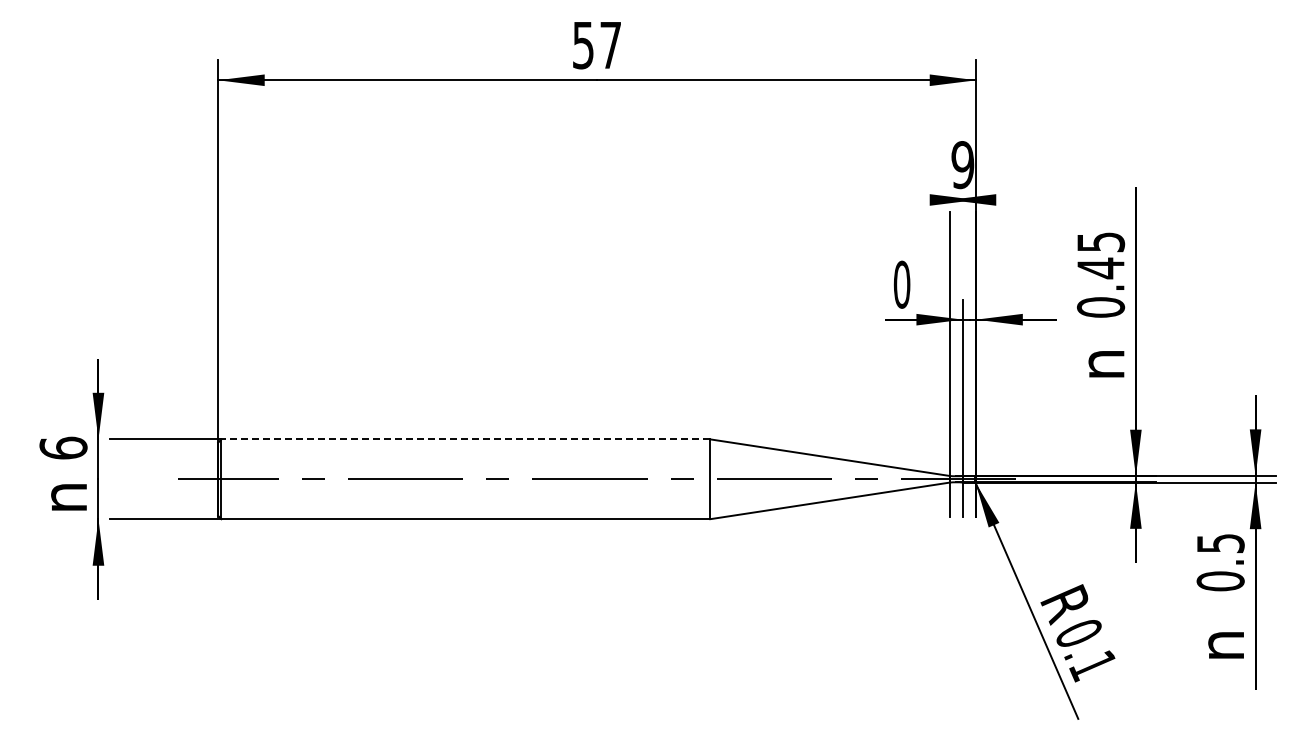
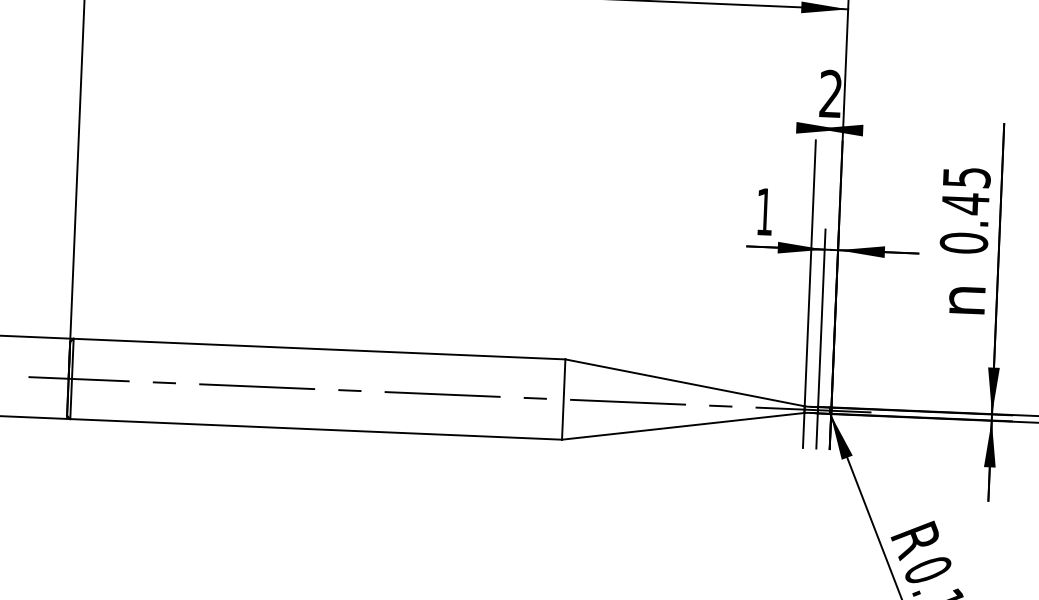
text: (962, 165) -> (830, 94), 9 -> 2
text: (901, 284) -> (764, 211), 0 -> 1
line: (465, 439) -> (319, 349), dashed -> solid

